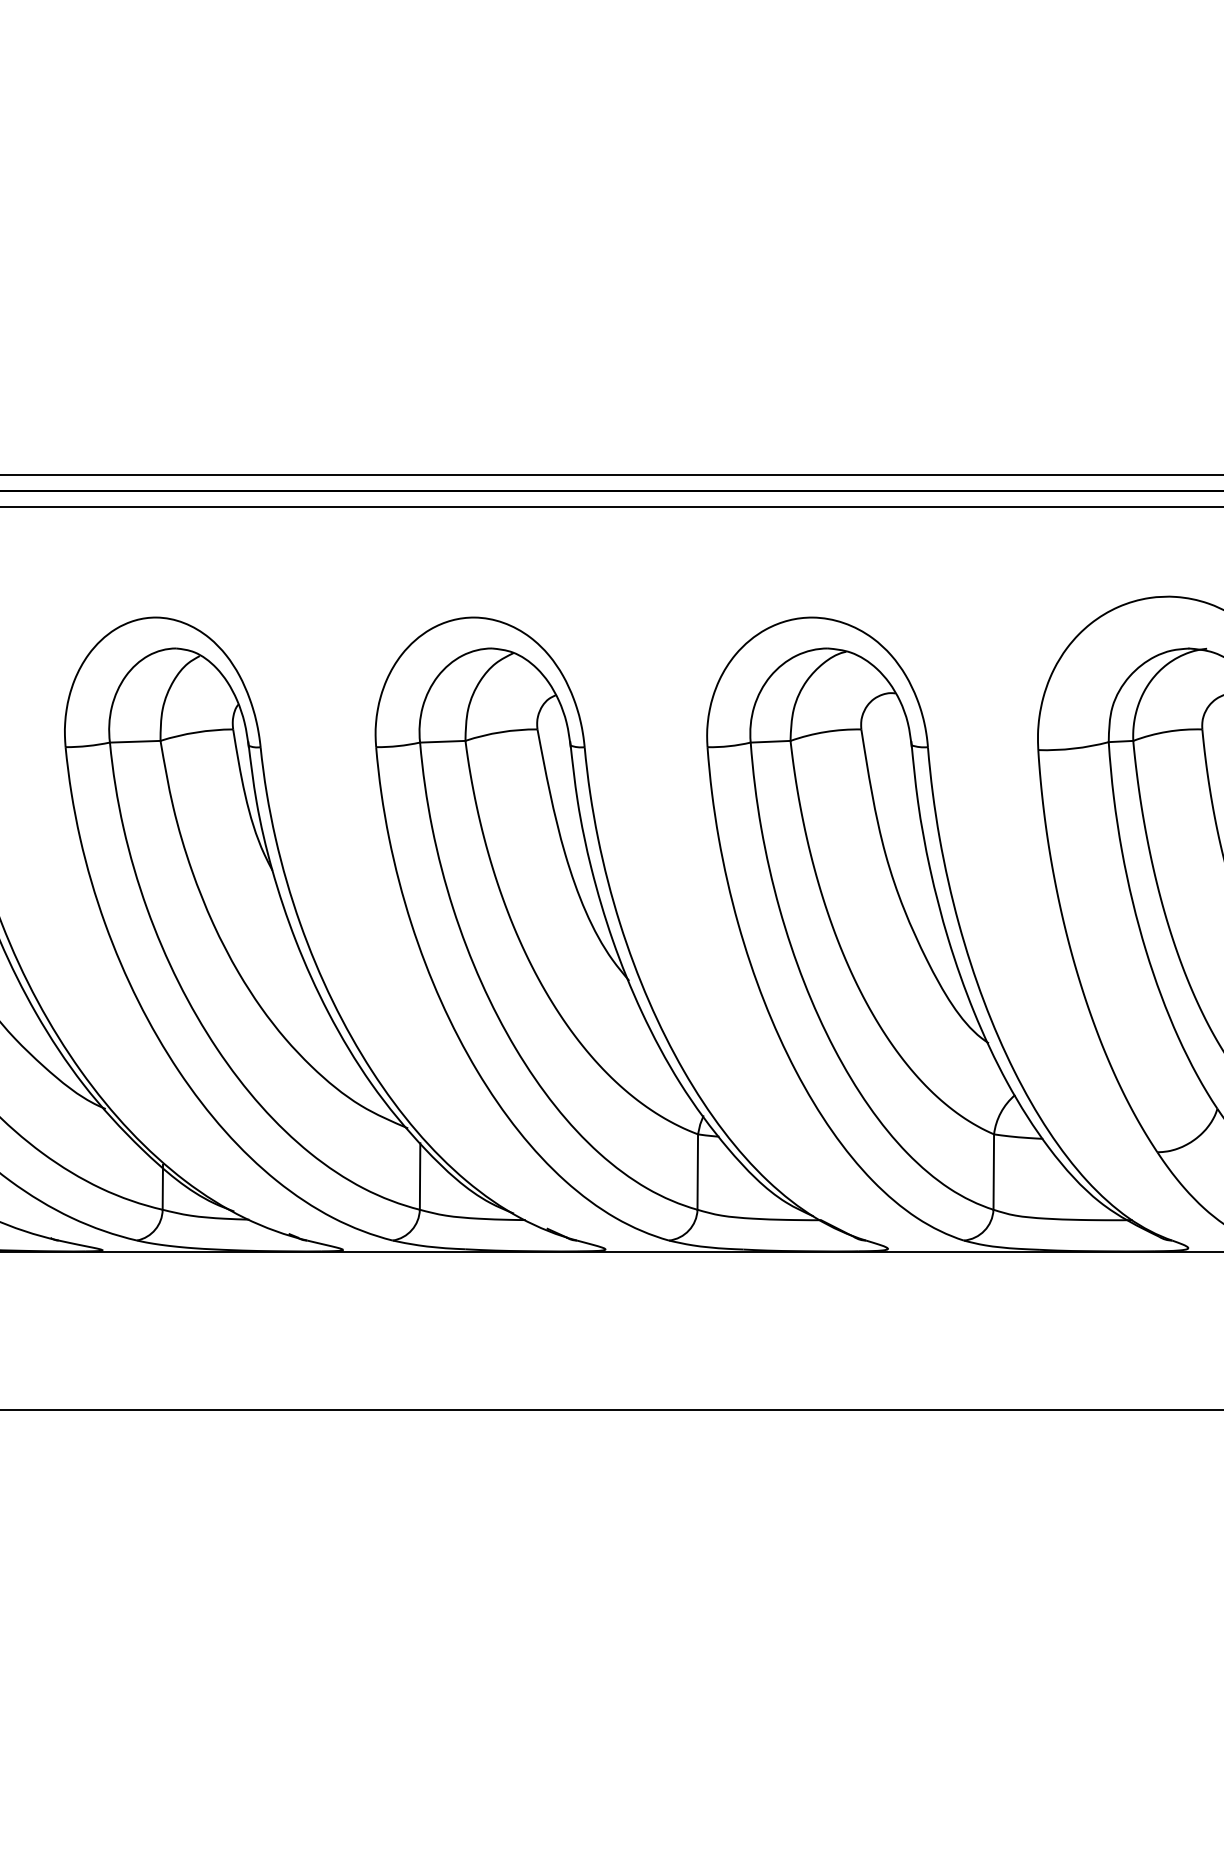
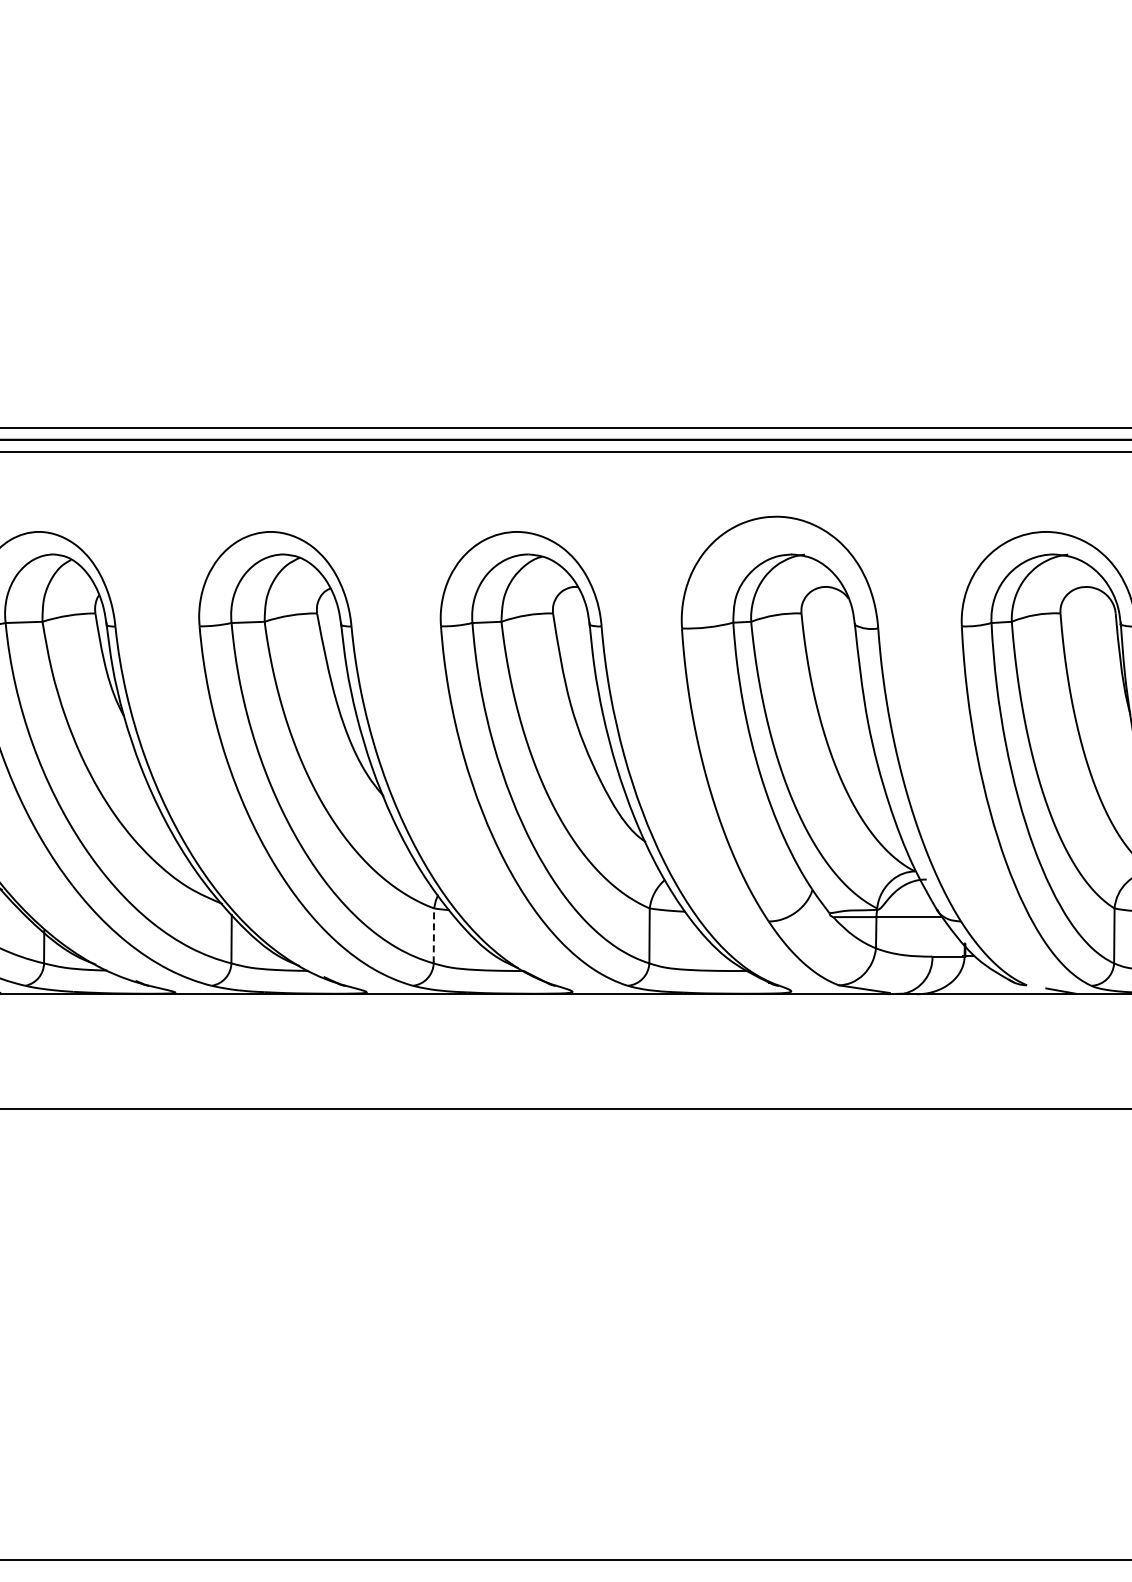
line: (697, 1171) -> (433, 935), solid -> dashed

